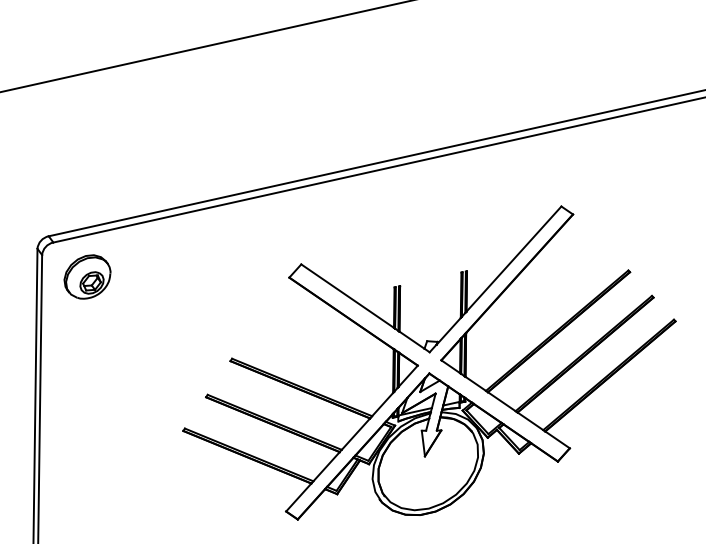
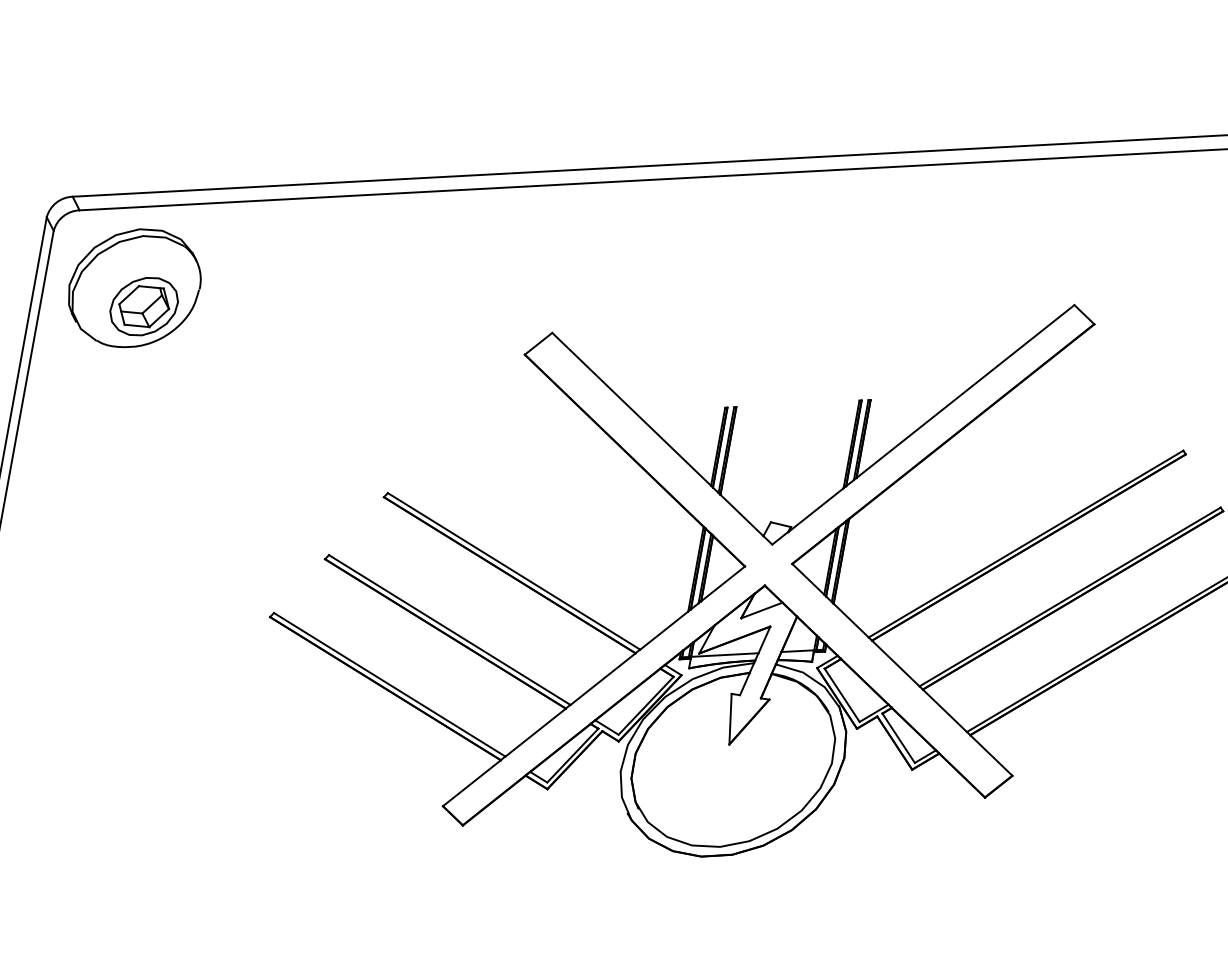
part: (87, 276) -> (134, 287), size x1.43

